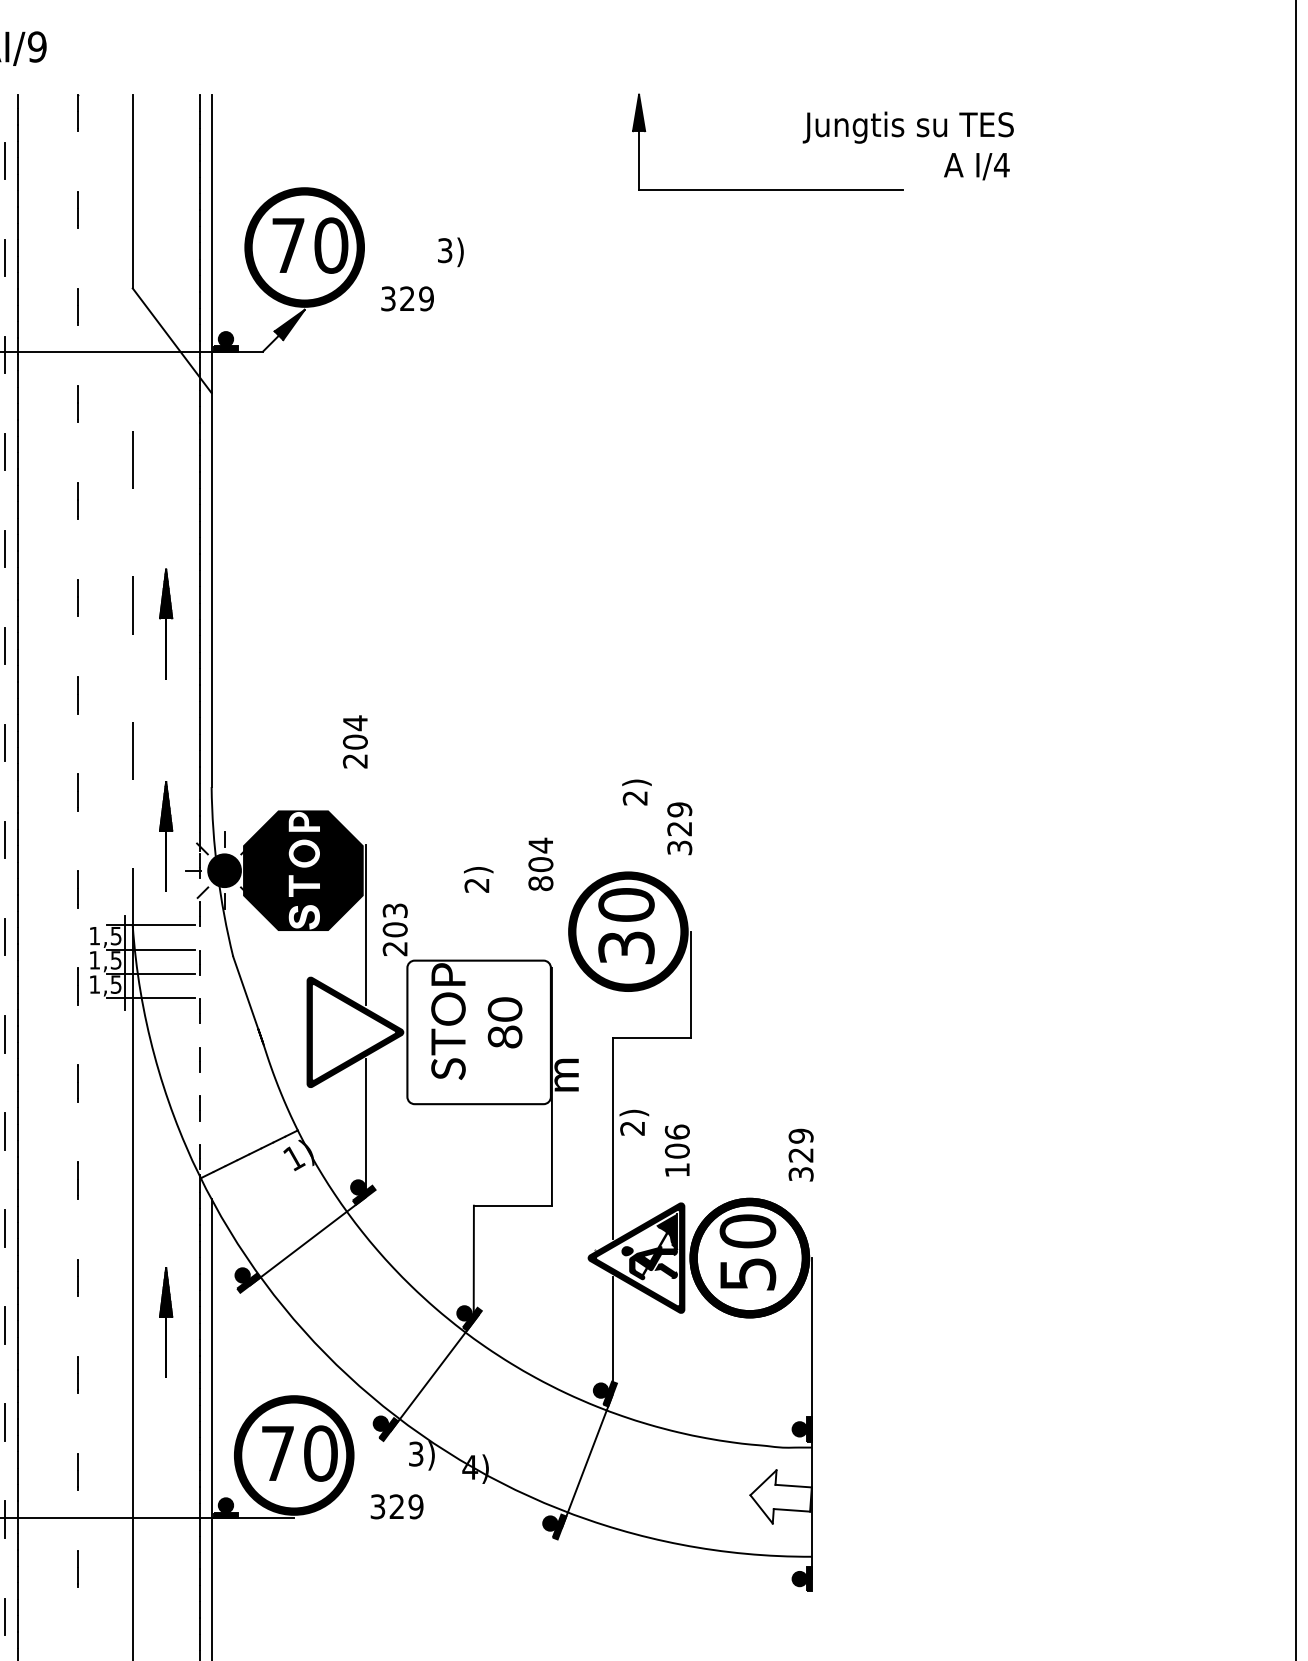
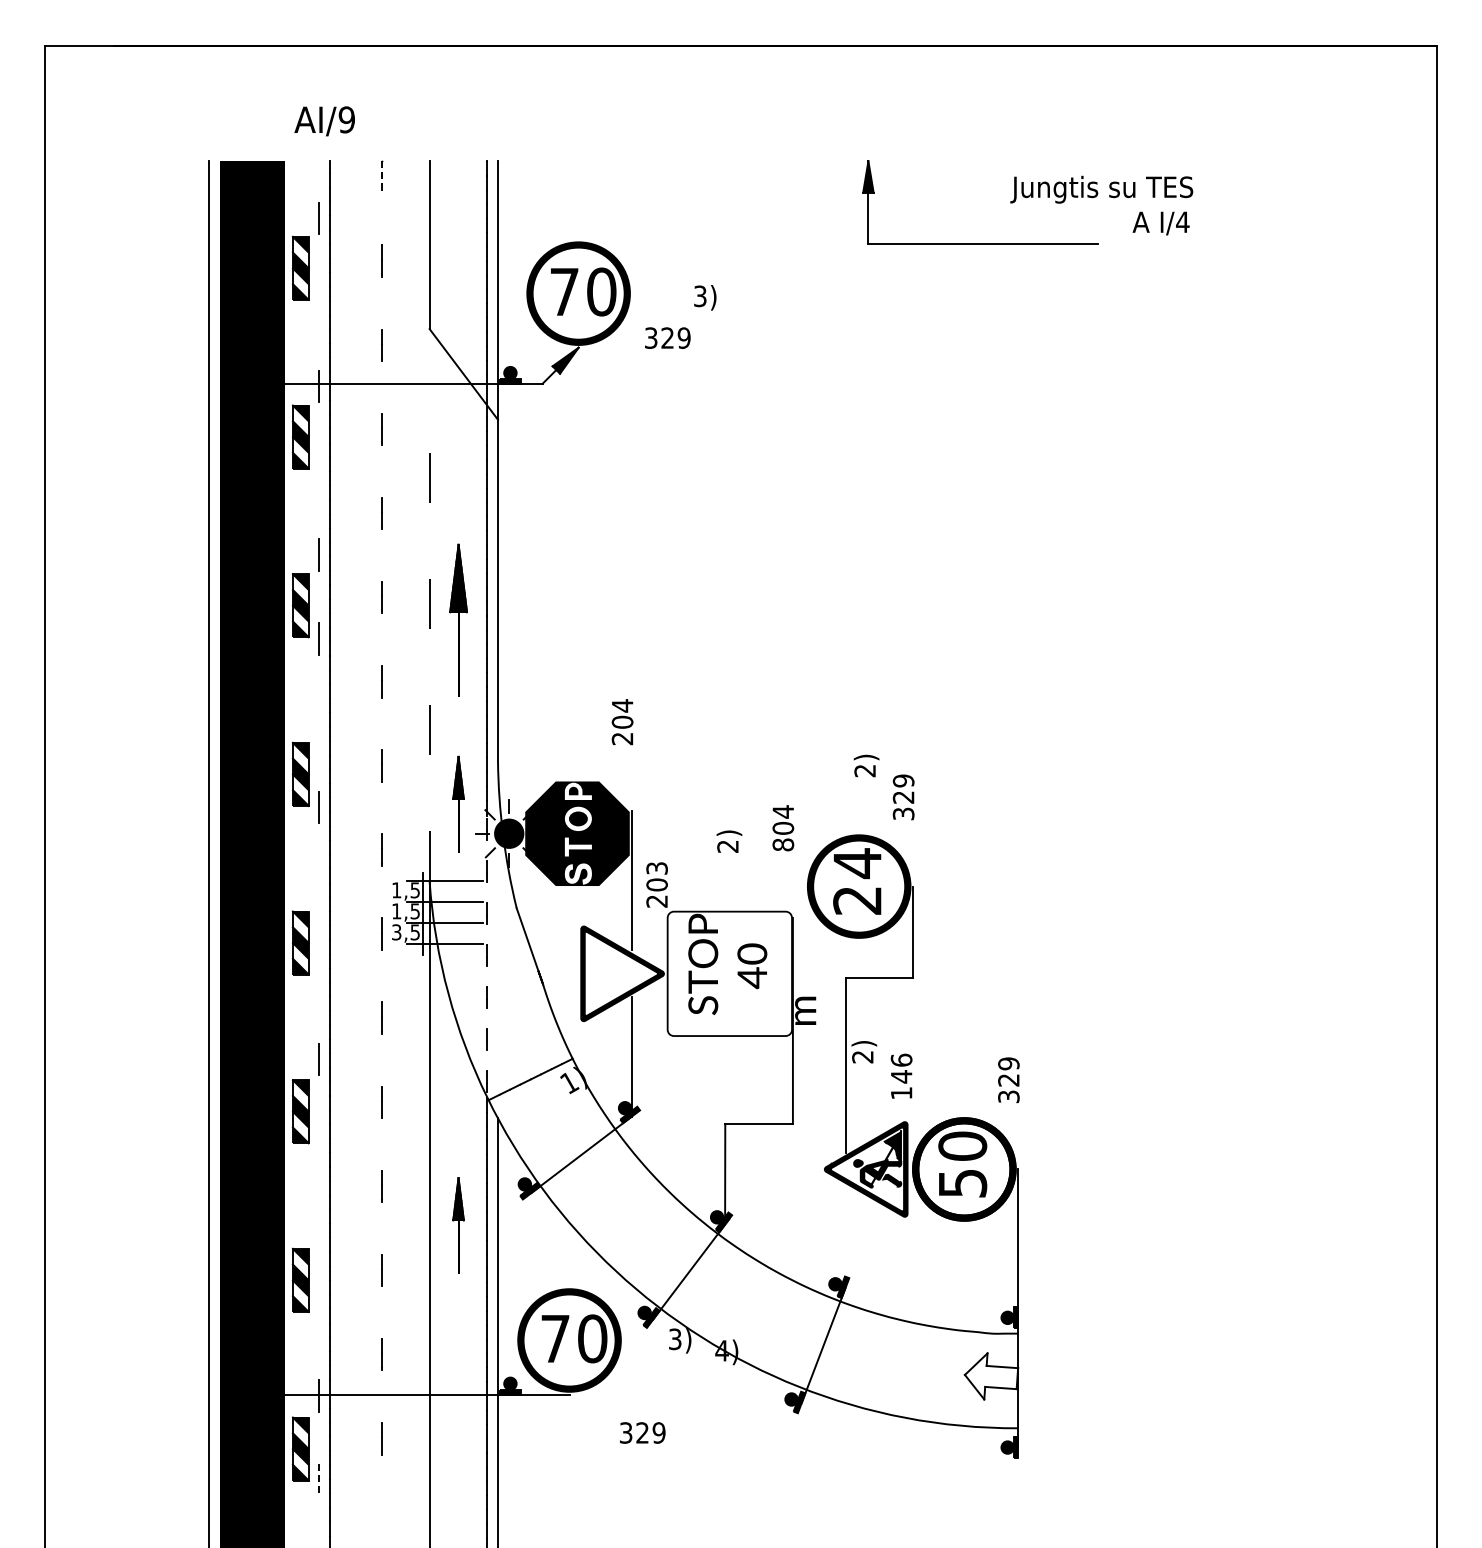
line: (78, 113) -> (382, 177), solid -> dashed
line: (5, 257) -> (319, 302), removed
line: (5, 451) -> (319, 470), removed
part: (166, 623) -> (458, 619), size x1.6
line: (5, 742) -> (319, 722), removed
text: (626, 925) -> (857, 881), 30 -> 24
line: (5, 937) -> (319, 891), removed
text: (94, 984) -> (396, 932), 1,5 -> 3,5
line: (5, 1034) -> (319, 975), removed
text: (505, 1037) -> (752, 978), 80 -> 40
text: (677, 1150) -> (901, 1076), 106 -> 146
line: (5, 1228) -> (319, 1143), removed
line: (5, 1325) -> (319, 1227), removed
line: (612, 1329) -> (845, 1231), removed
line: (5, 1422) -> (319, 1311), removed
text: (396, 1506) -> (642, 1432), moved
line: (5, 1617) -> (319, 1480), solid -> dashed

